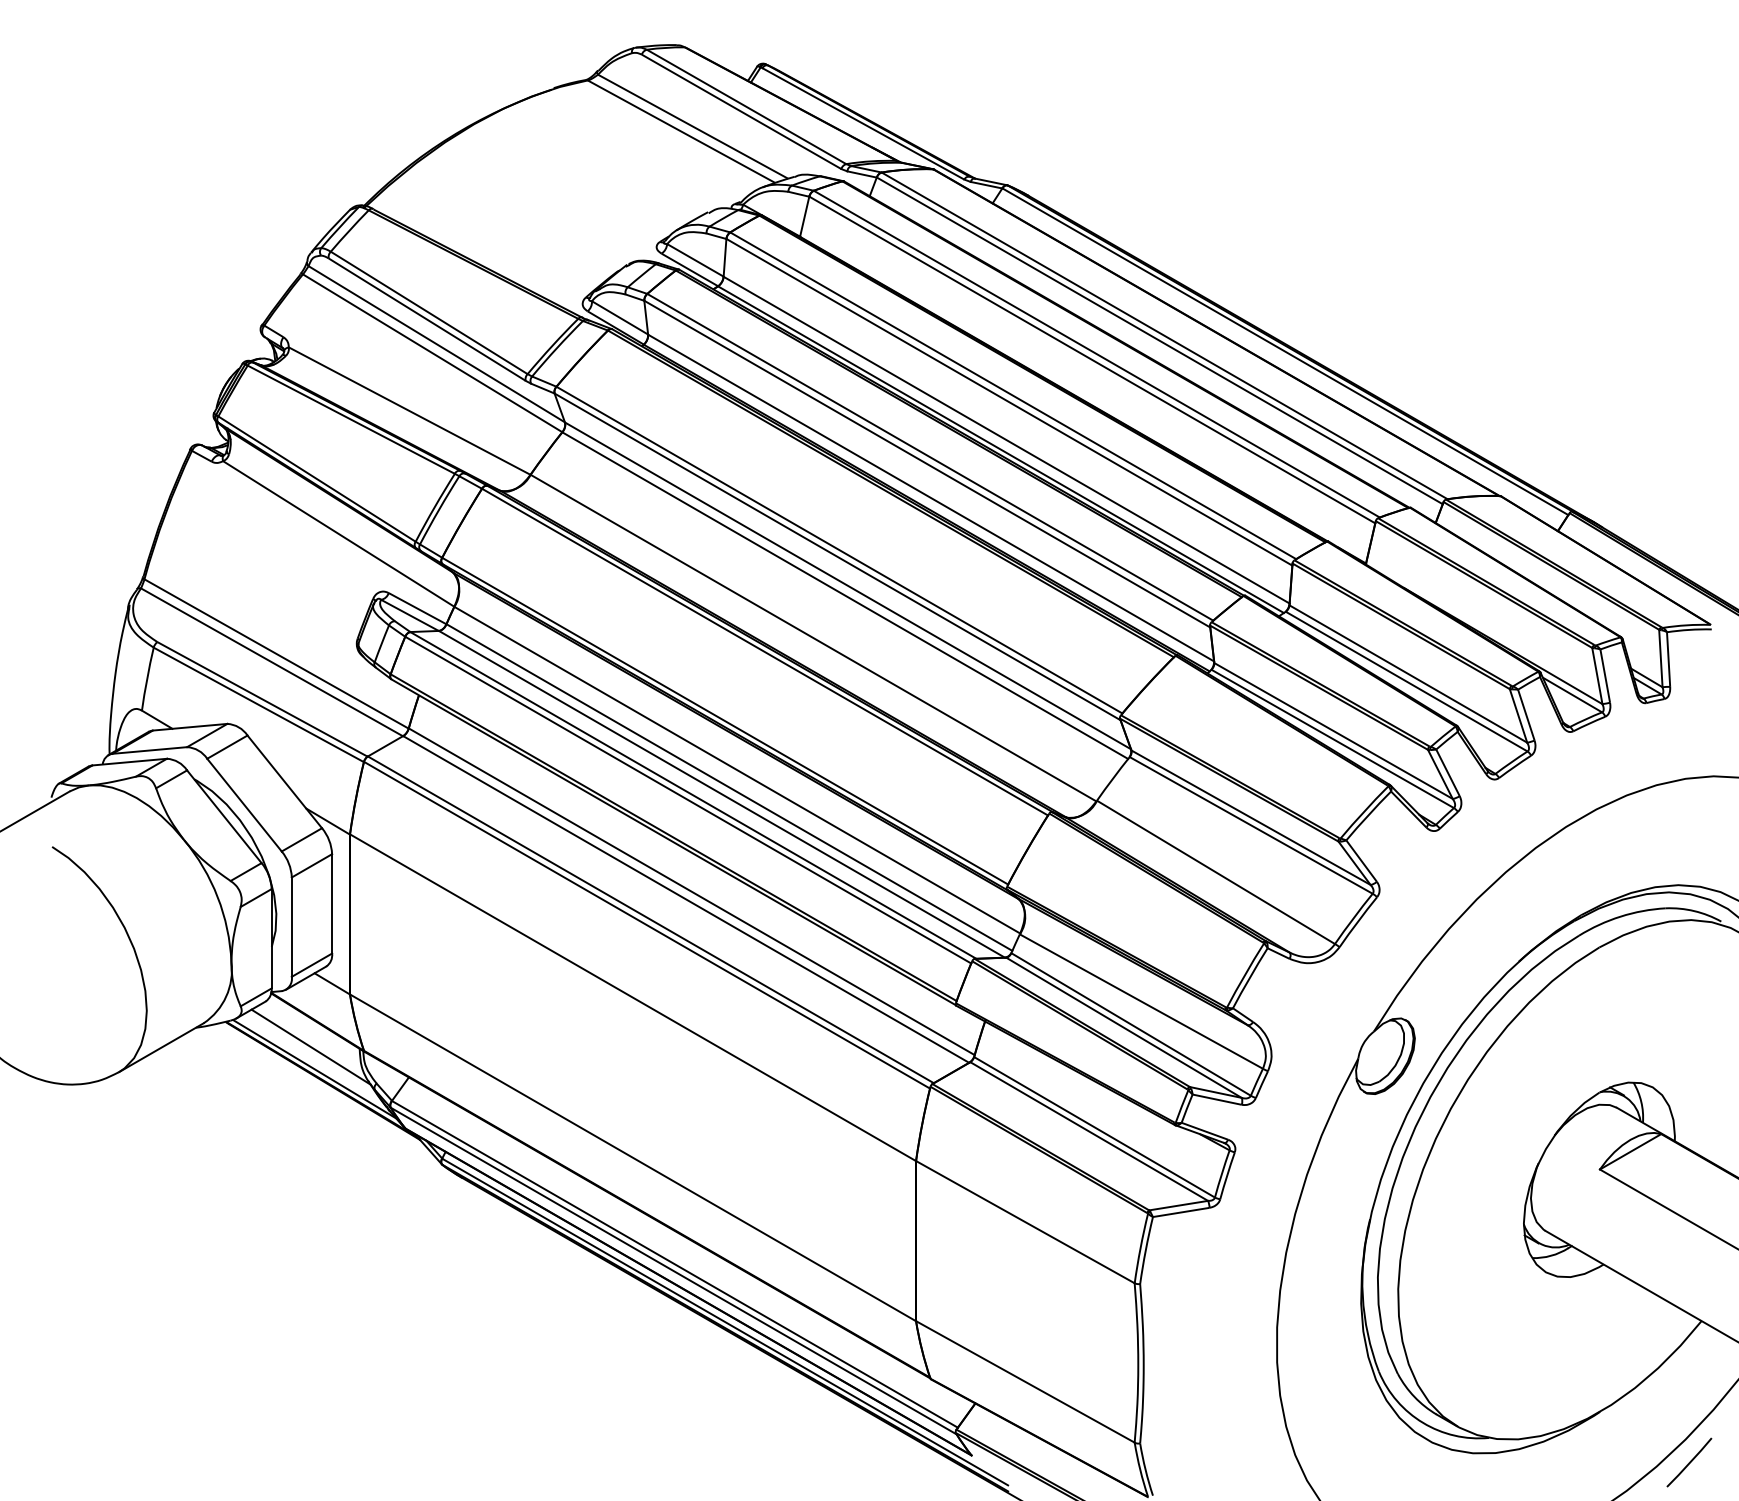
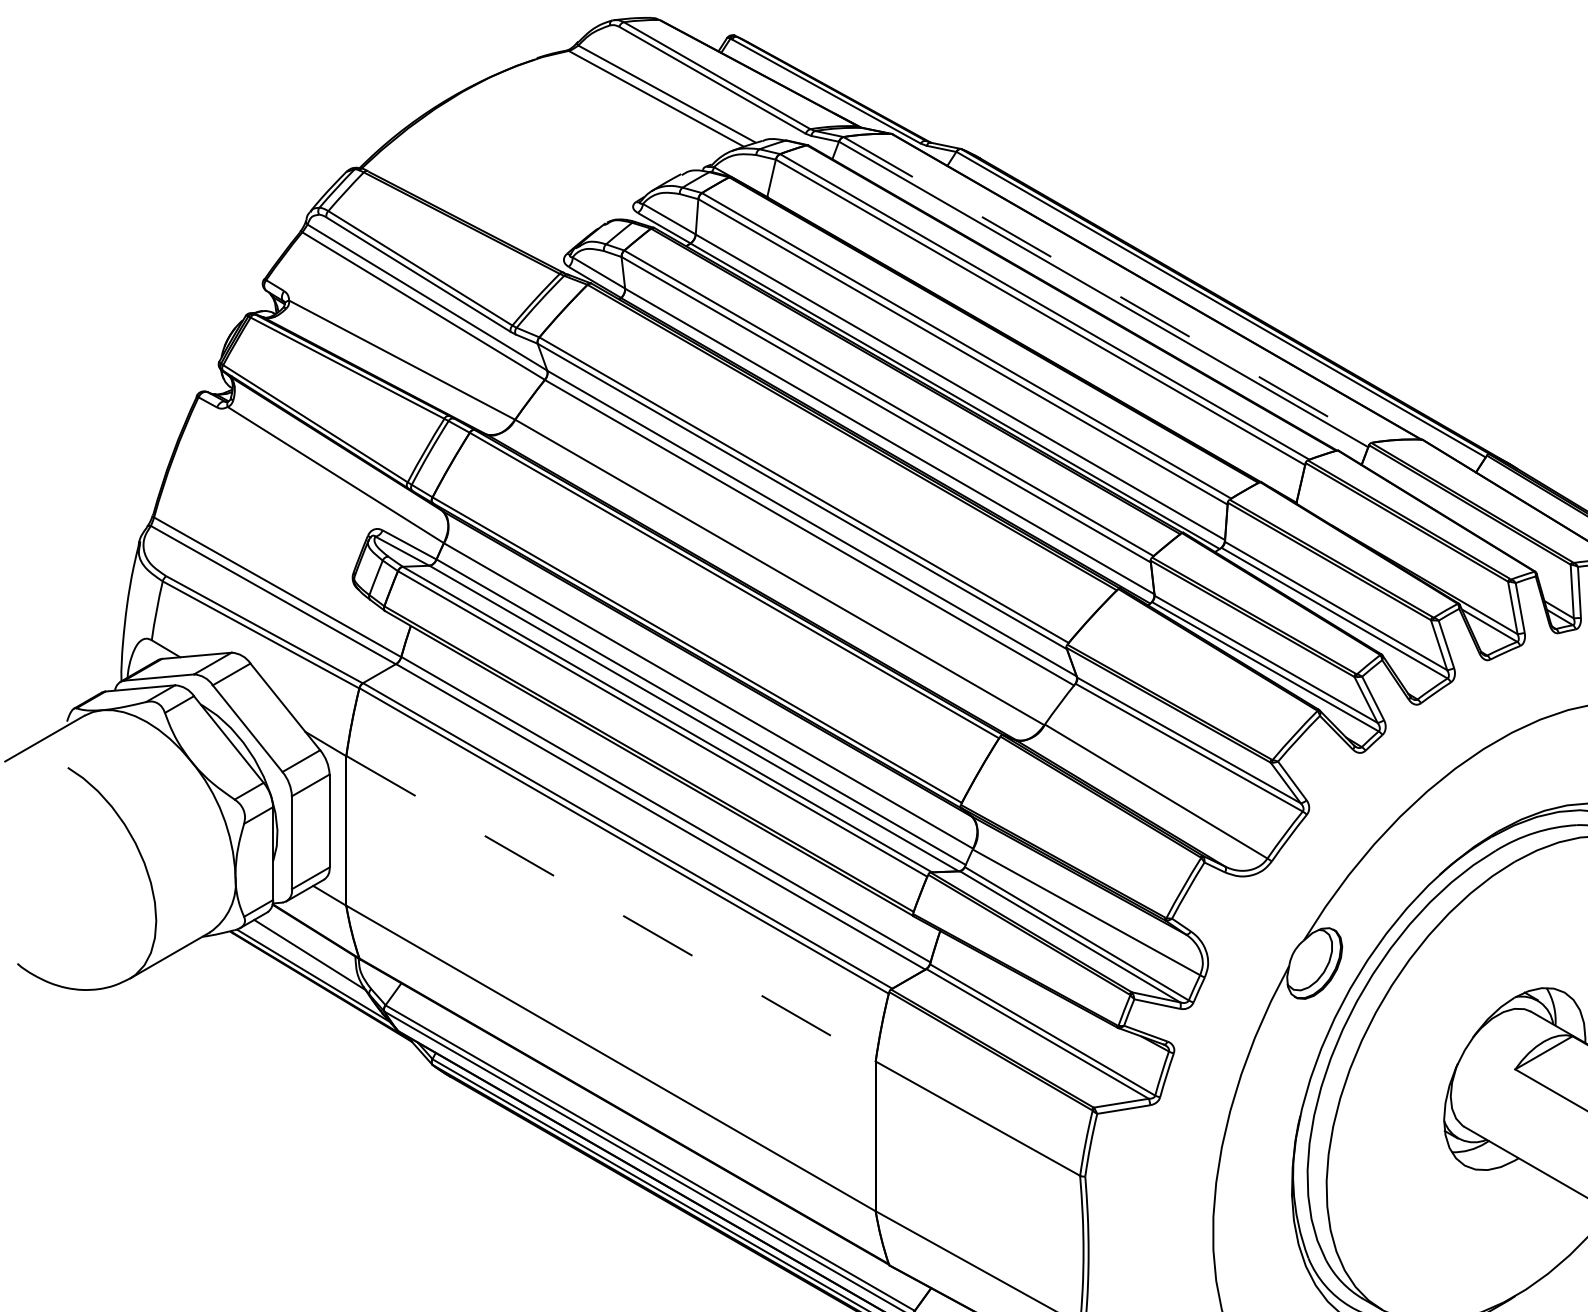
line: (1164, 335) -> (1108, 289), solid -> dashed
line: (633, 997) -> (611, 908), solid -> dashed

